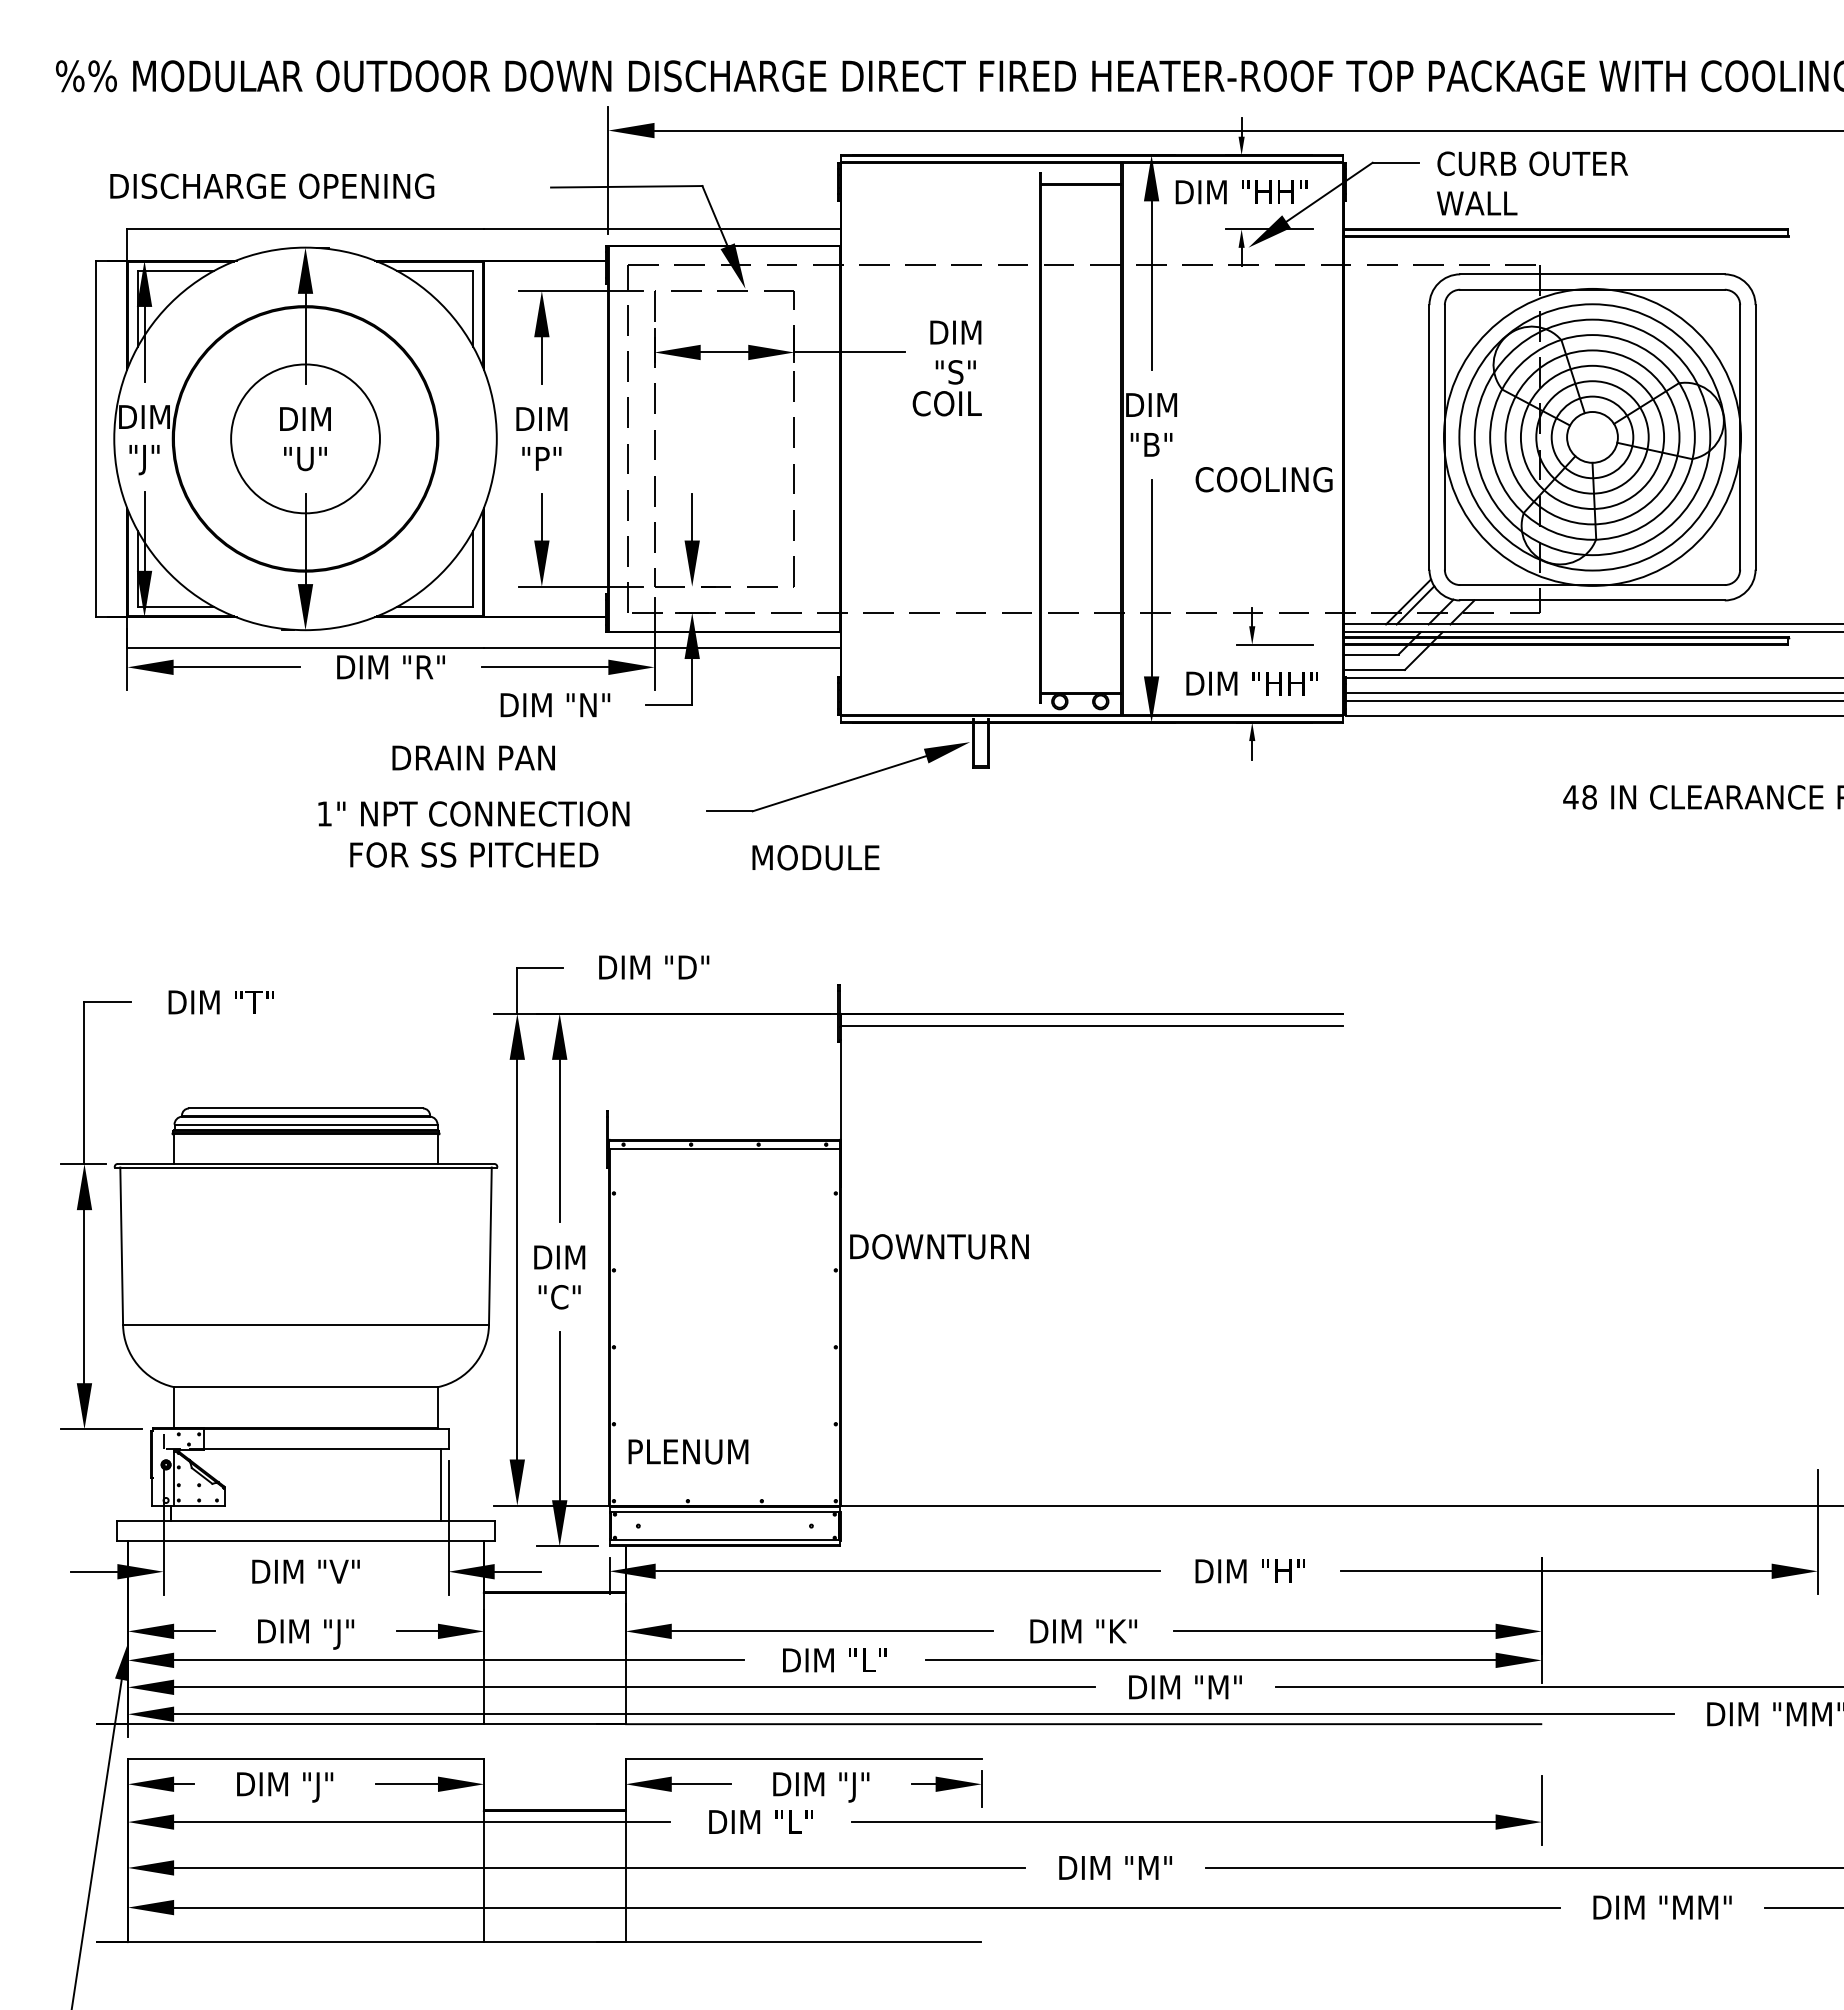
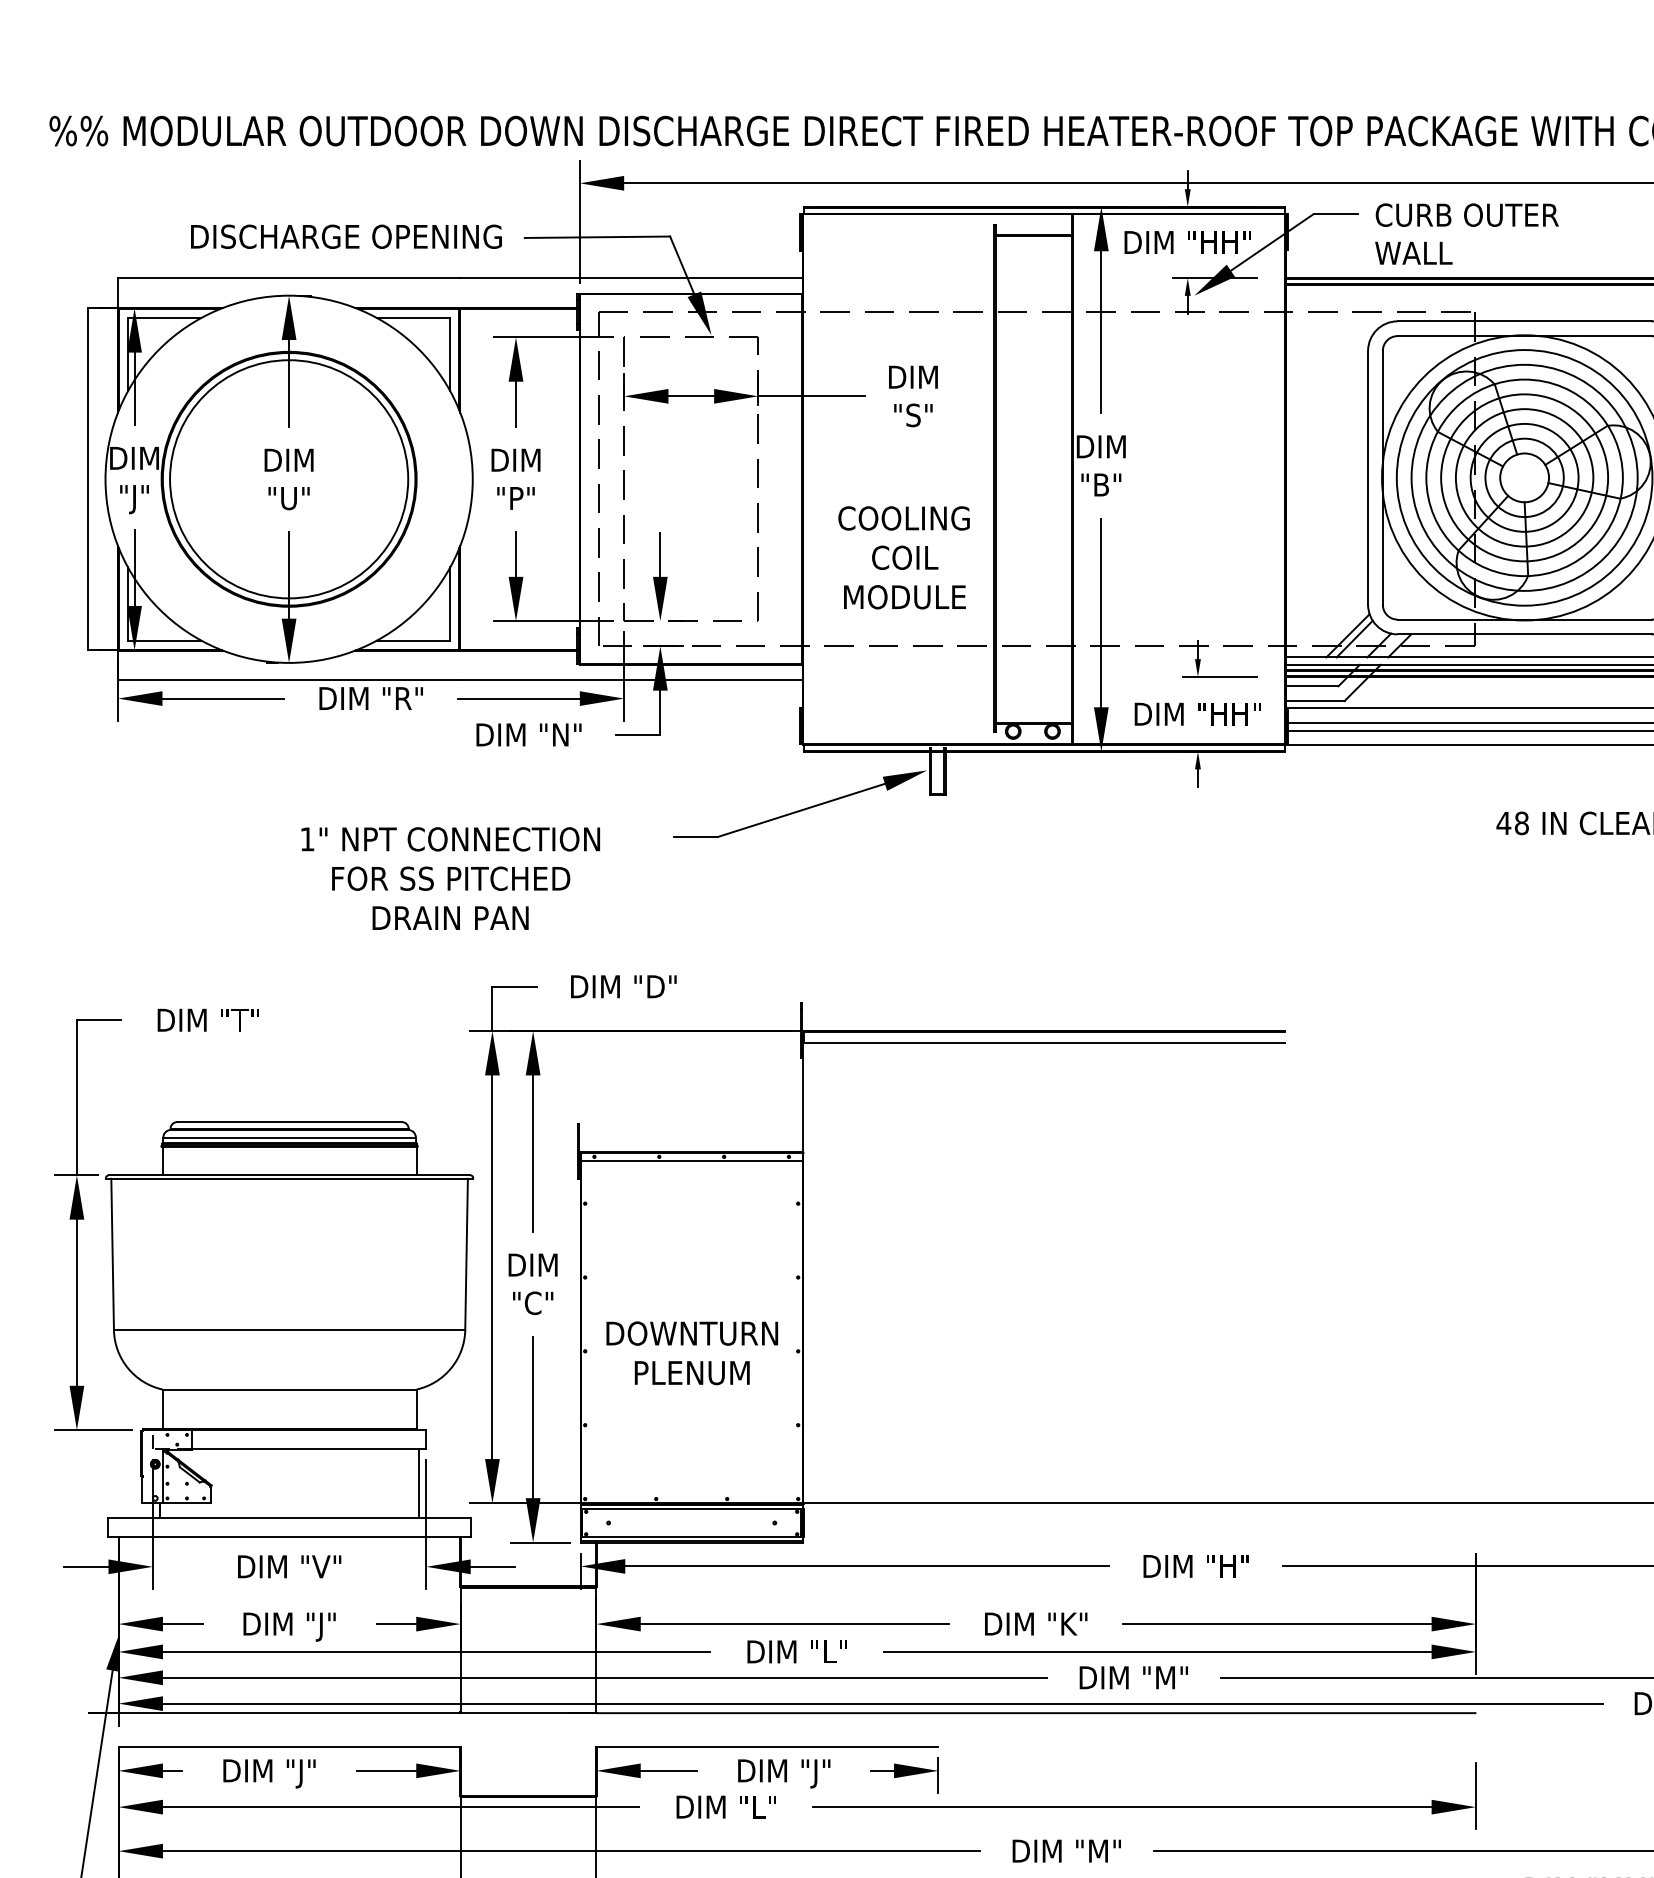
text: (272, 185) -> (346, 236), moved
text: (946, 403) -> (904, 557), moved
circle: (305, 438) -> (289, 478), size x1.67
text: (1263, 479) -> (903, 518), moved
text: (473, 757) -> (450, 917), moved
text: (815, 857) -> (904, 596), moved
text: (939, 1246) -> (692, 1333), moved
text: (688, 1451) -> (692, 1372), moved

